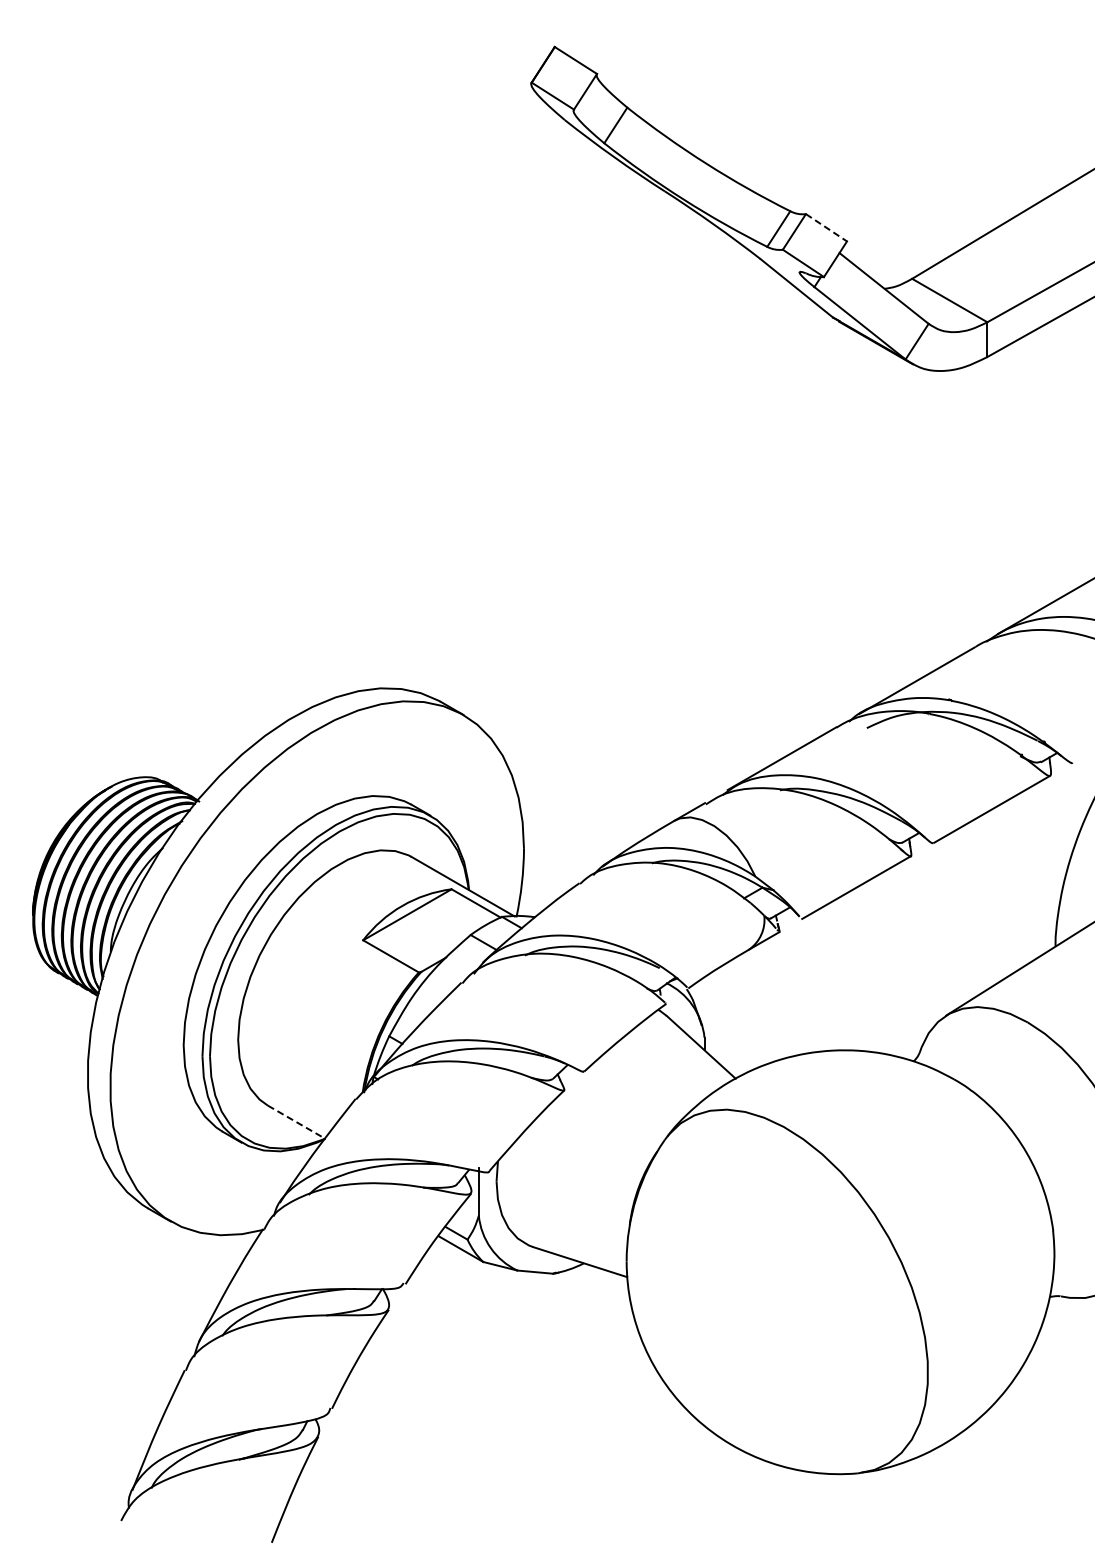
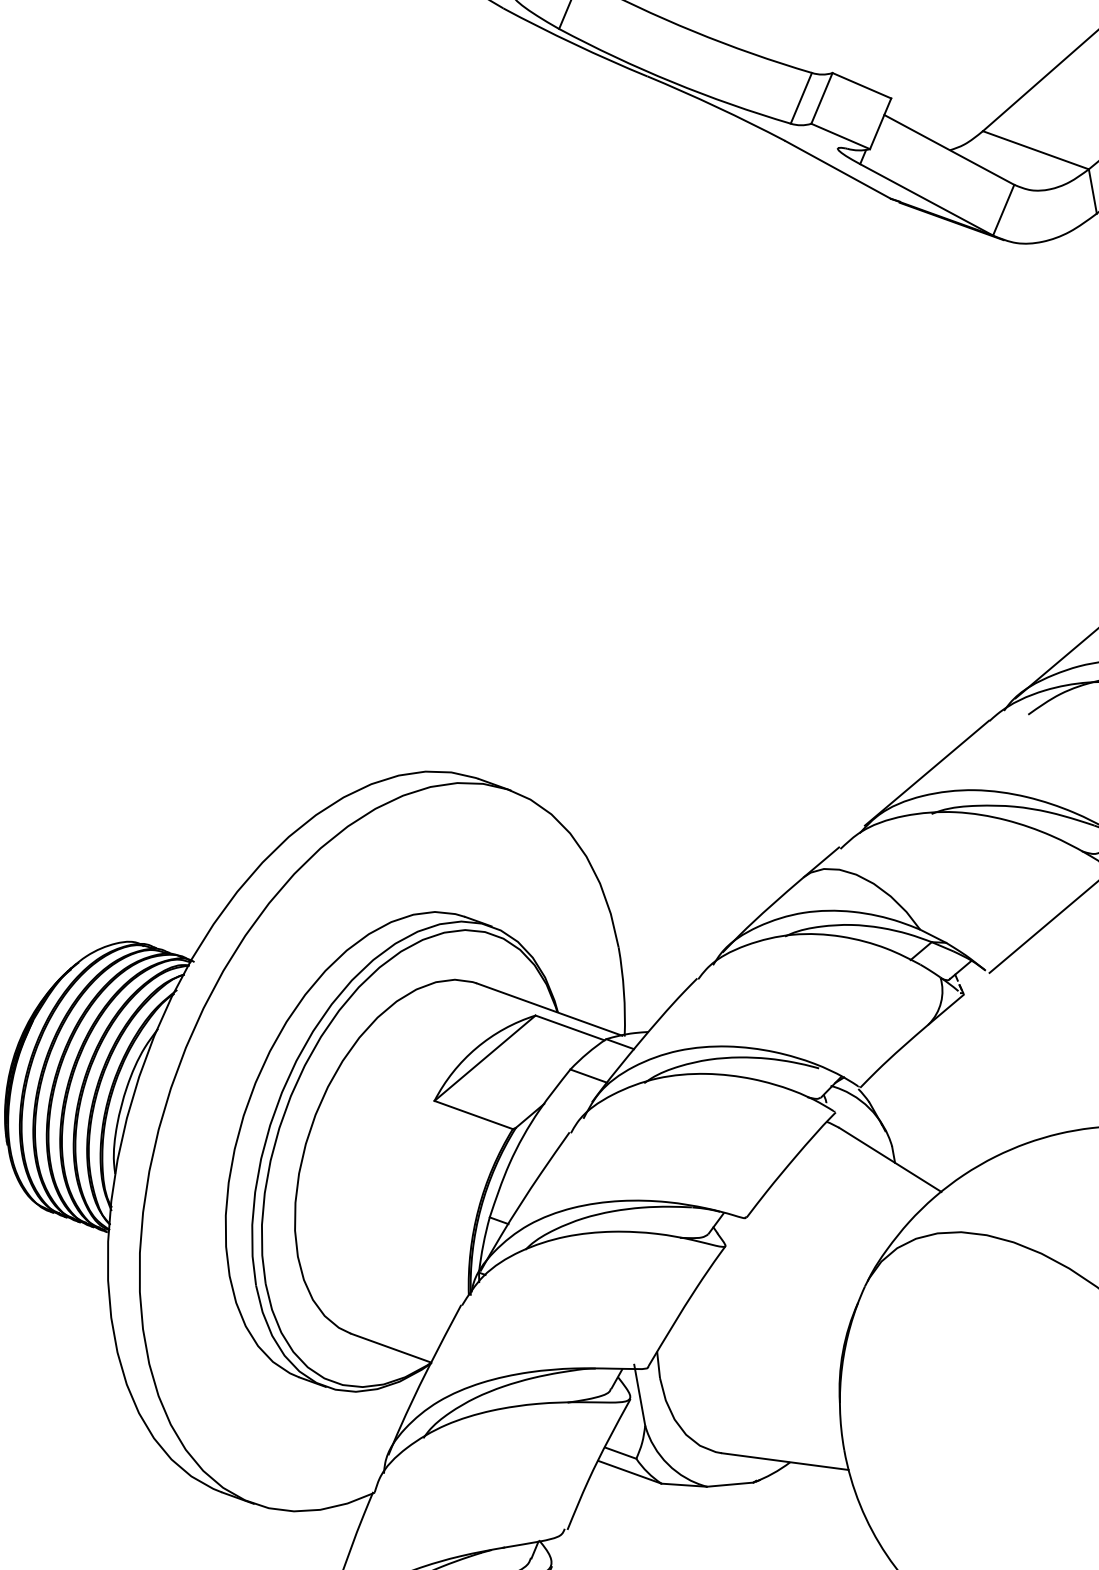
line: (826, 227) -> (861, 85), dashed -> solid
line: (296, 1122) -> (391, 1348), dashed -> solid

